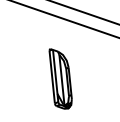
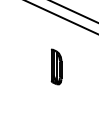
part: (60, 78) -> (56, 66), size x0.7

